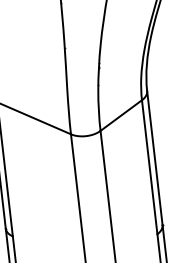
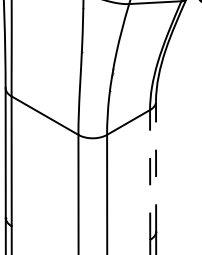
line: (155, 157) -> (156, 166), solid -> dashed
line: (150, 166) -> (150, 174), solid -> dashed

